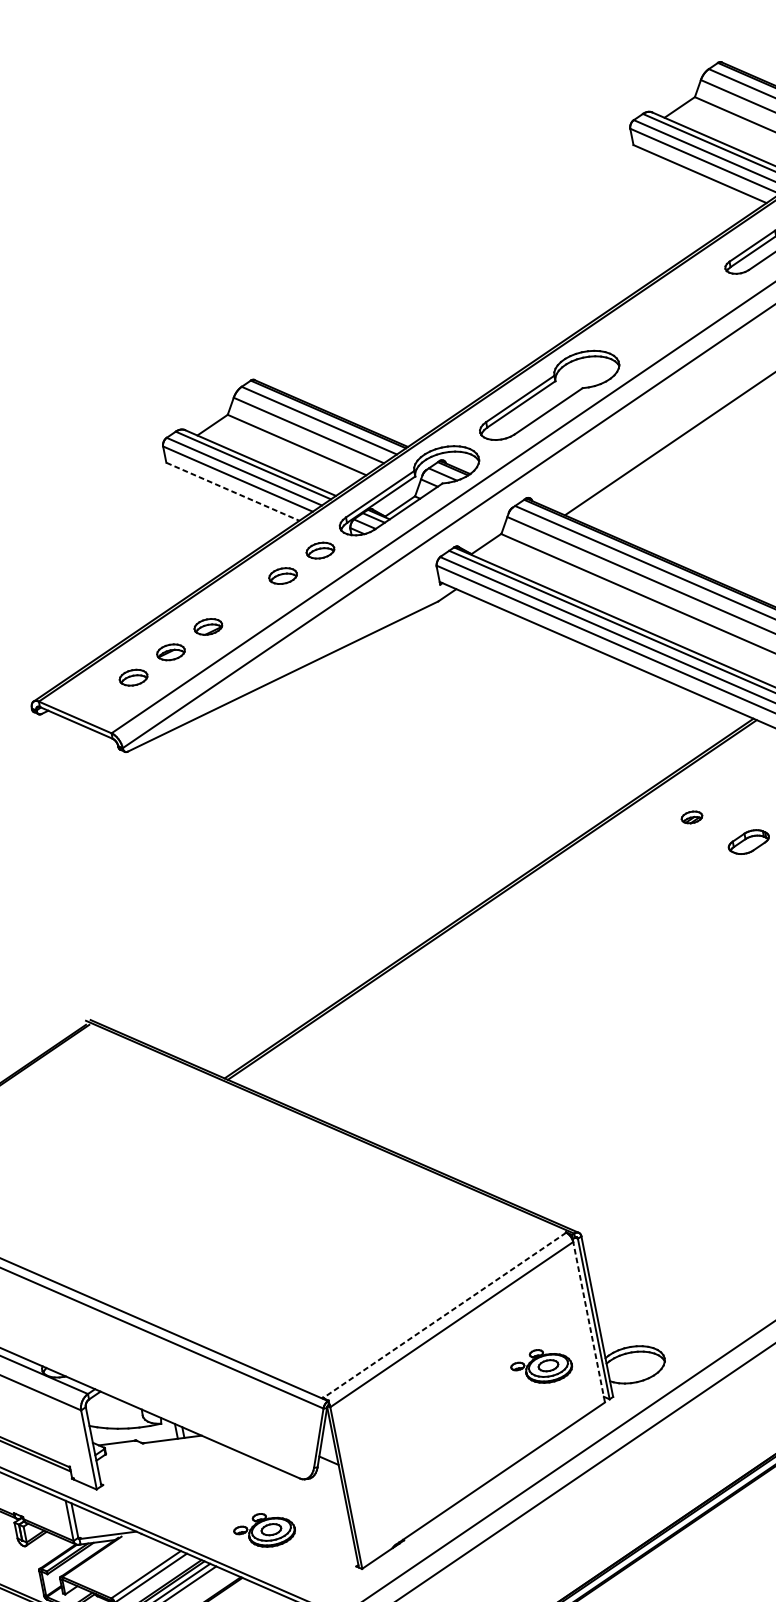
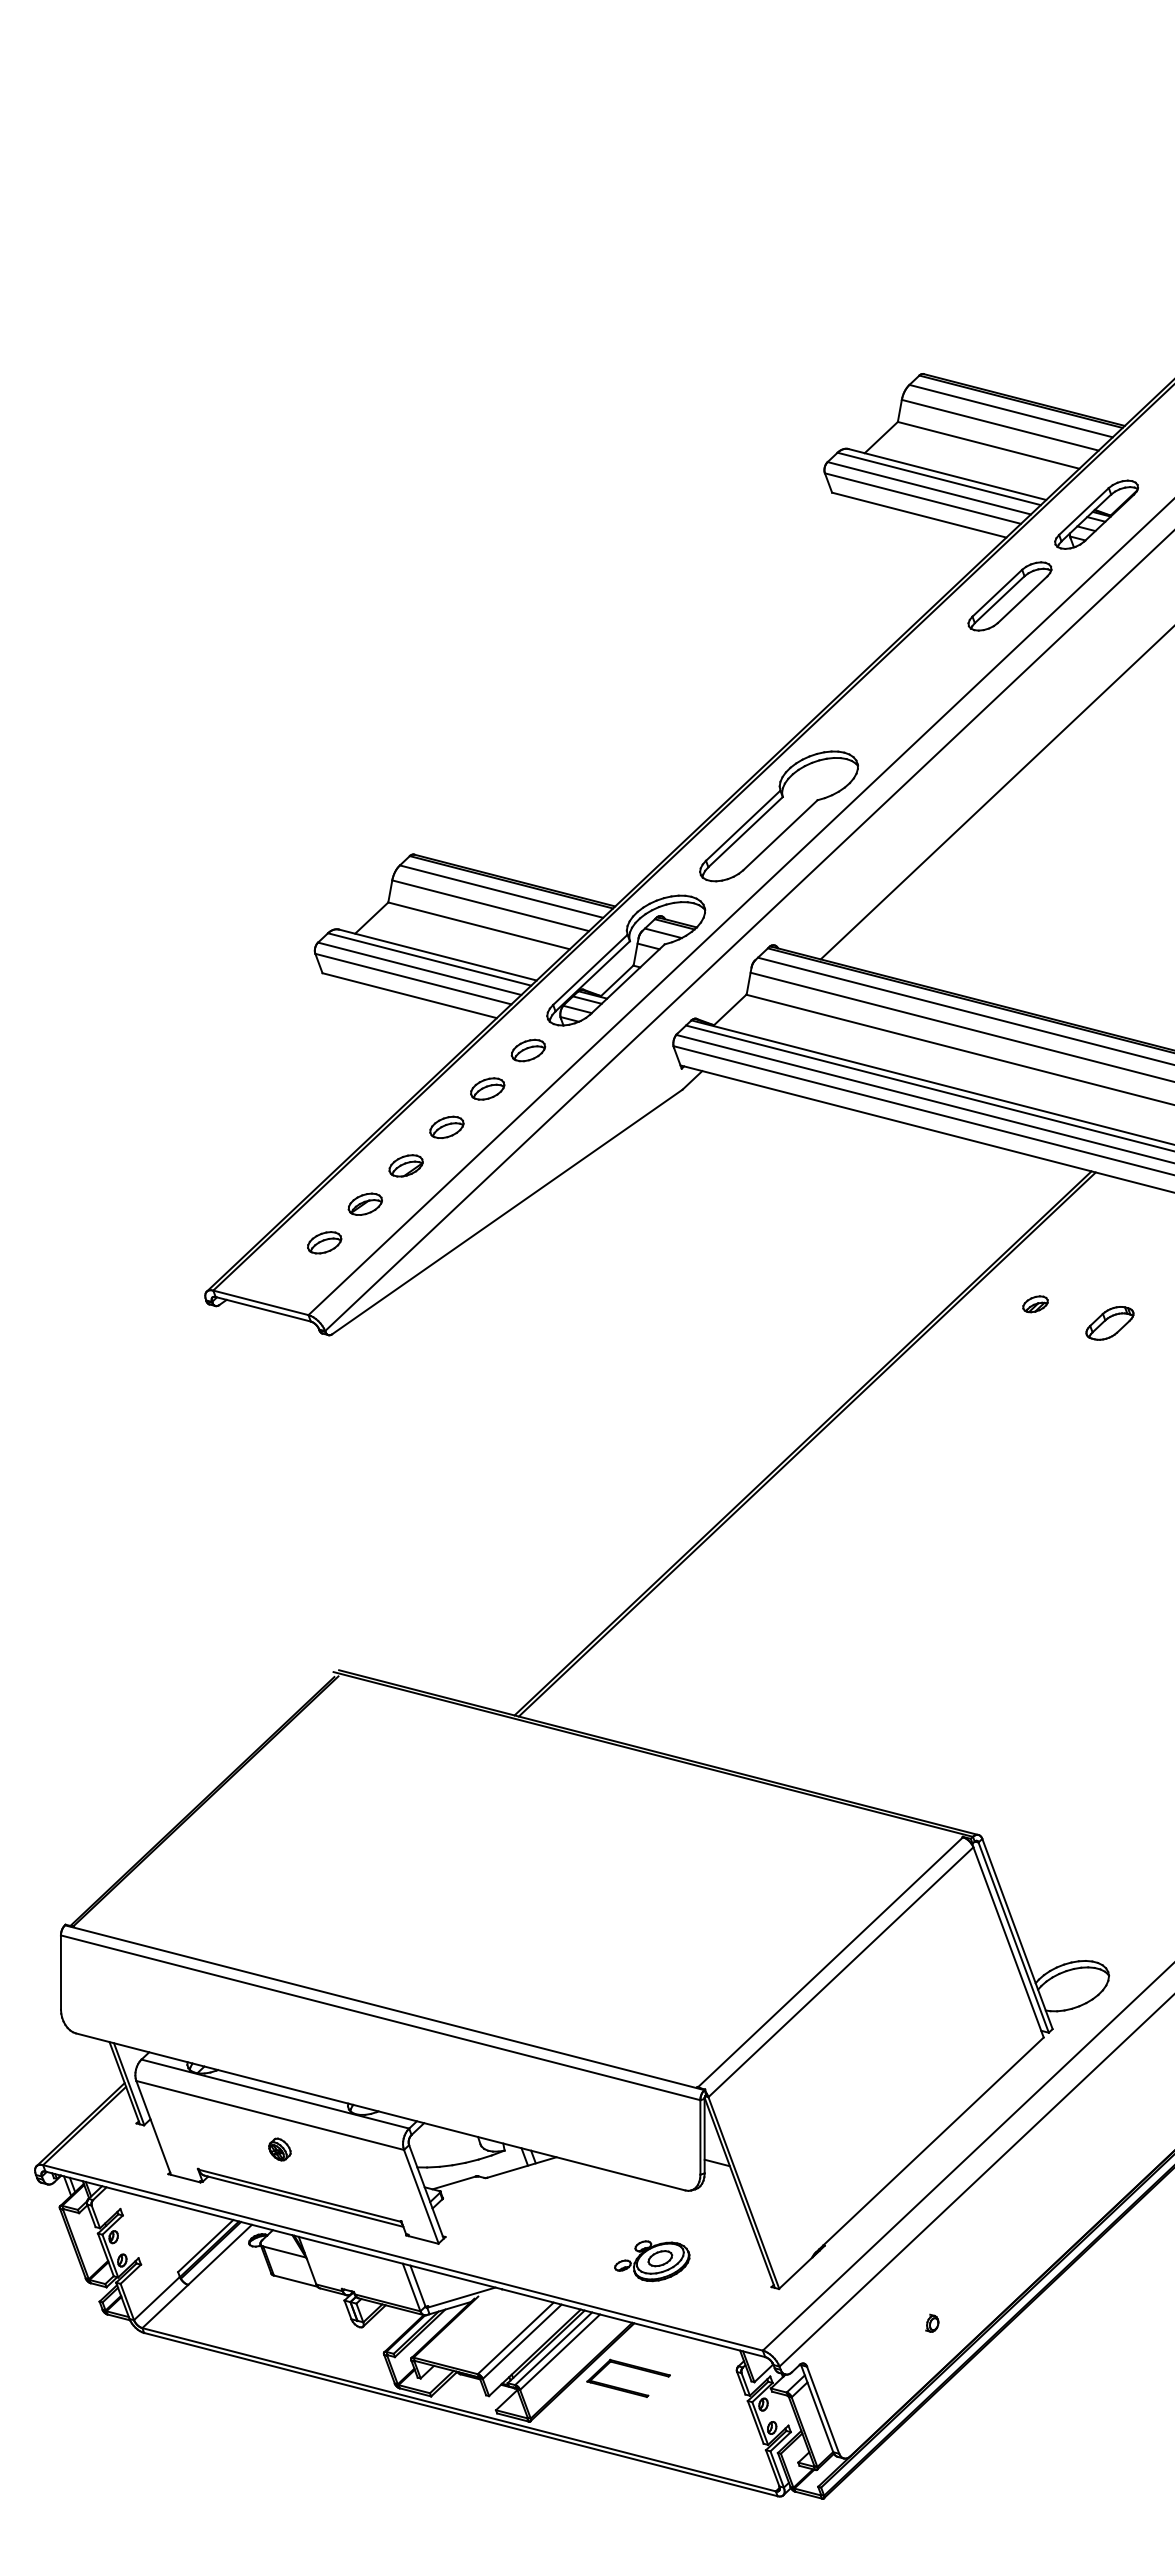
line: (232, 491) -> (409, 995), dashed -> solid
part: (245, 601) -> (446, 1127), added
line: (444, 1315) -> (830, 1962), dashed -> solid
line: (589, 1321) -> (1008, 1941), dashed -> solid
part: (541, 1366) -> (959, 2006), removed

